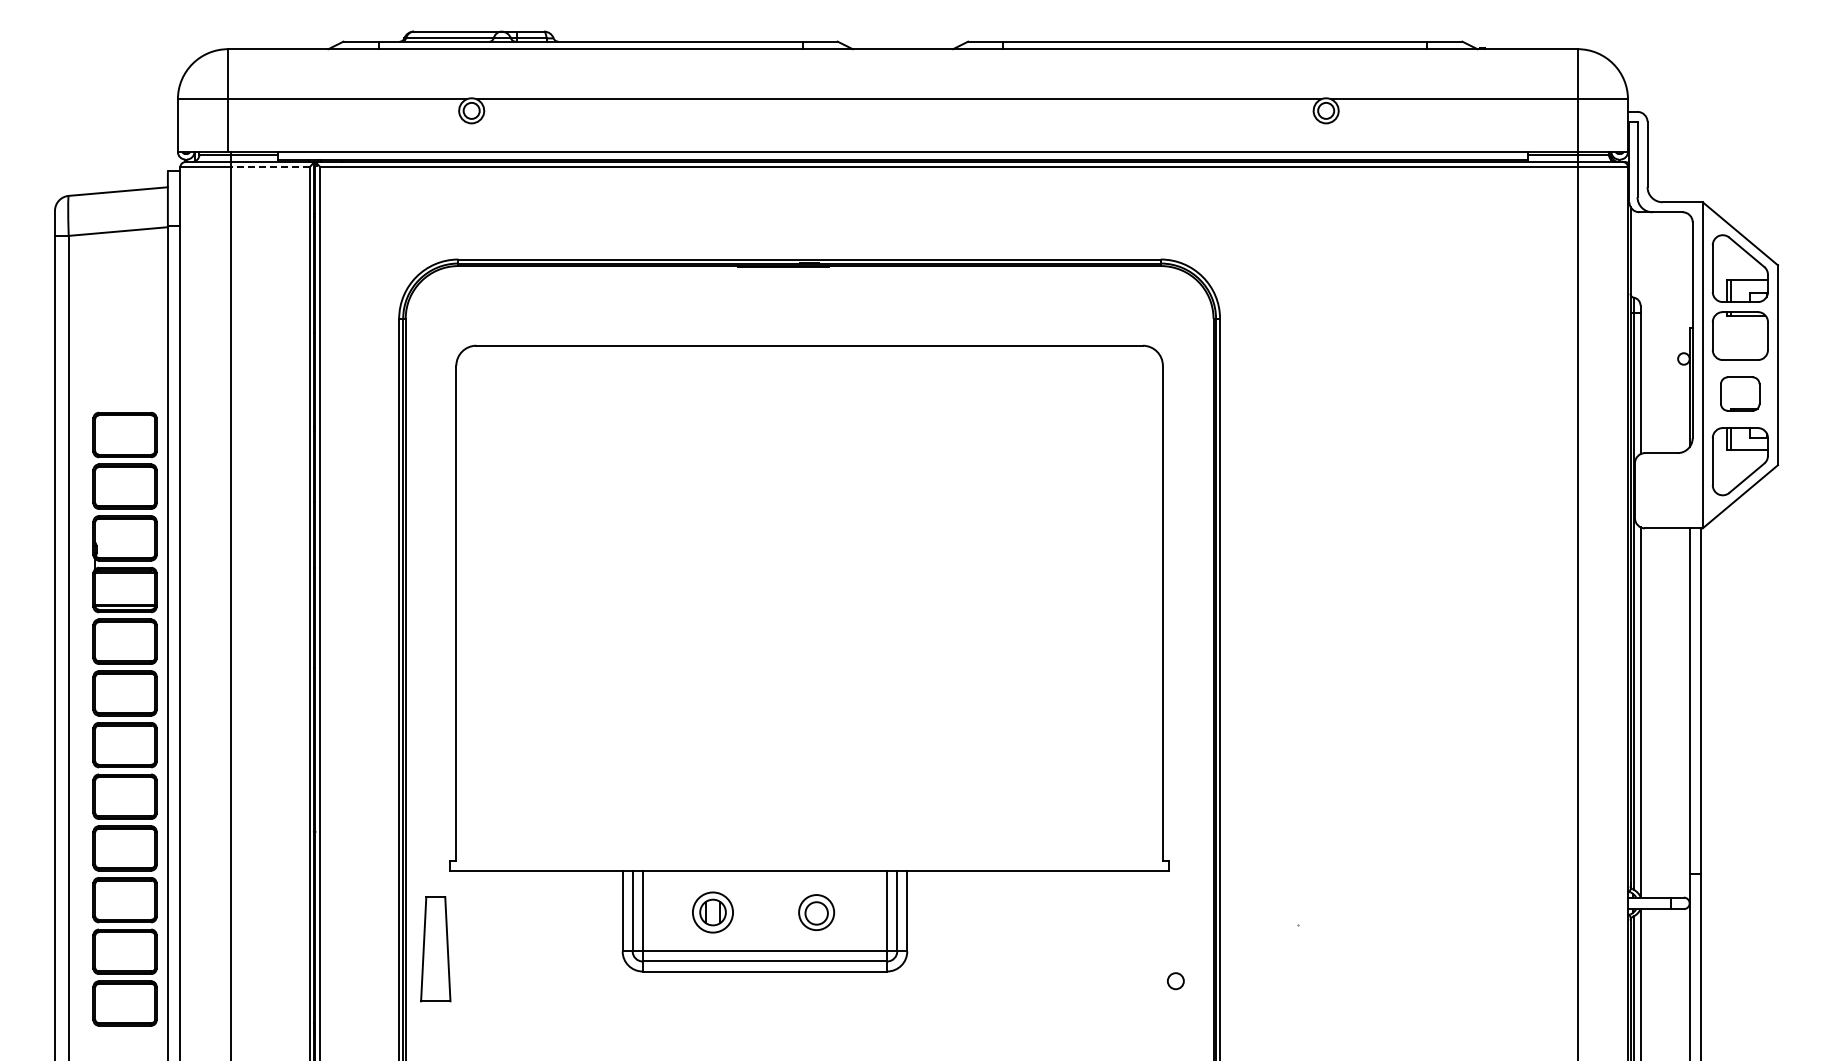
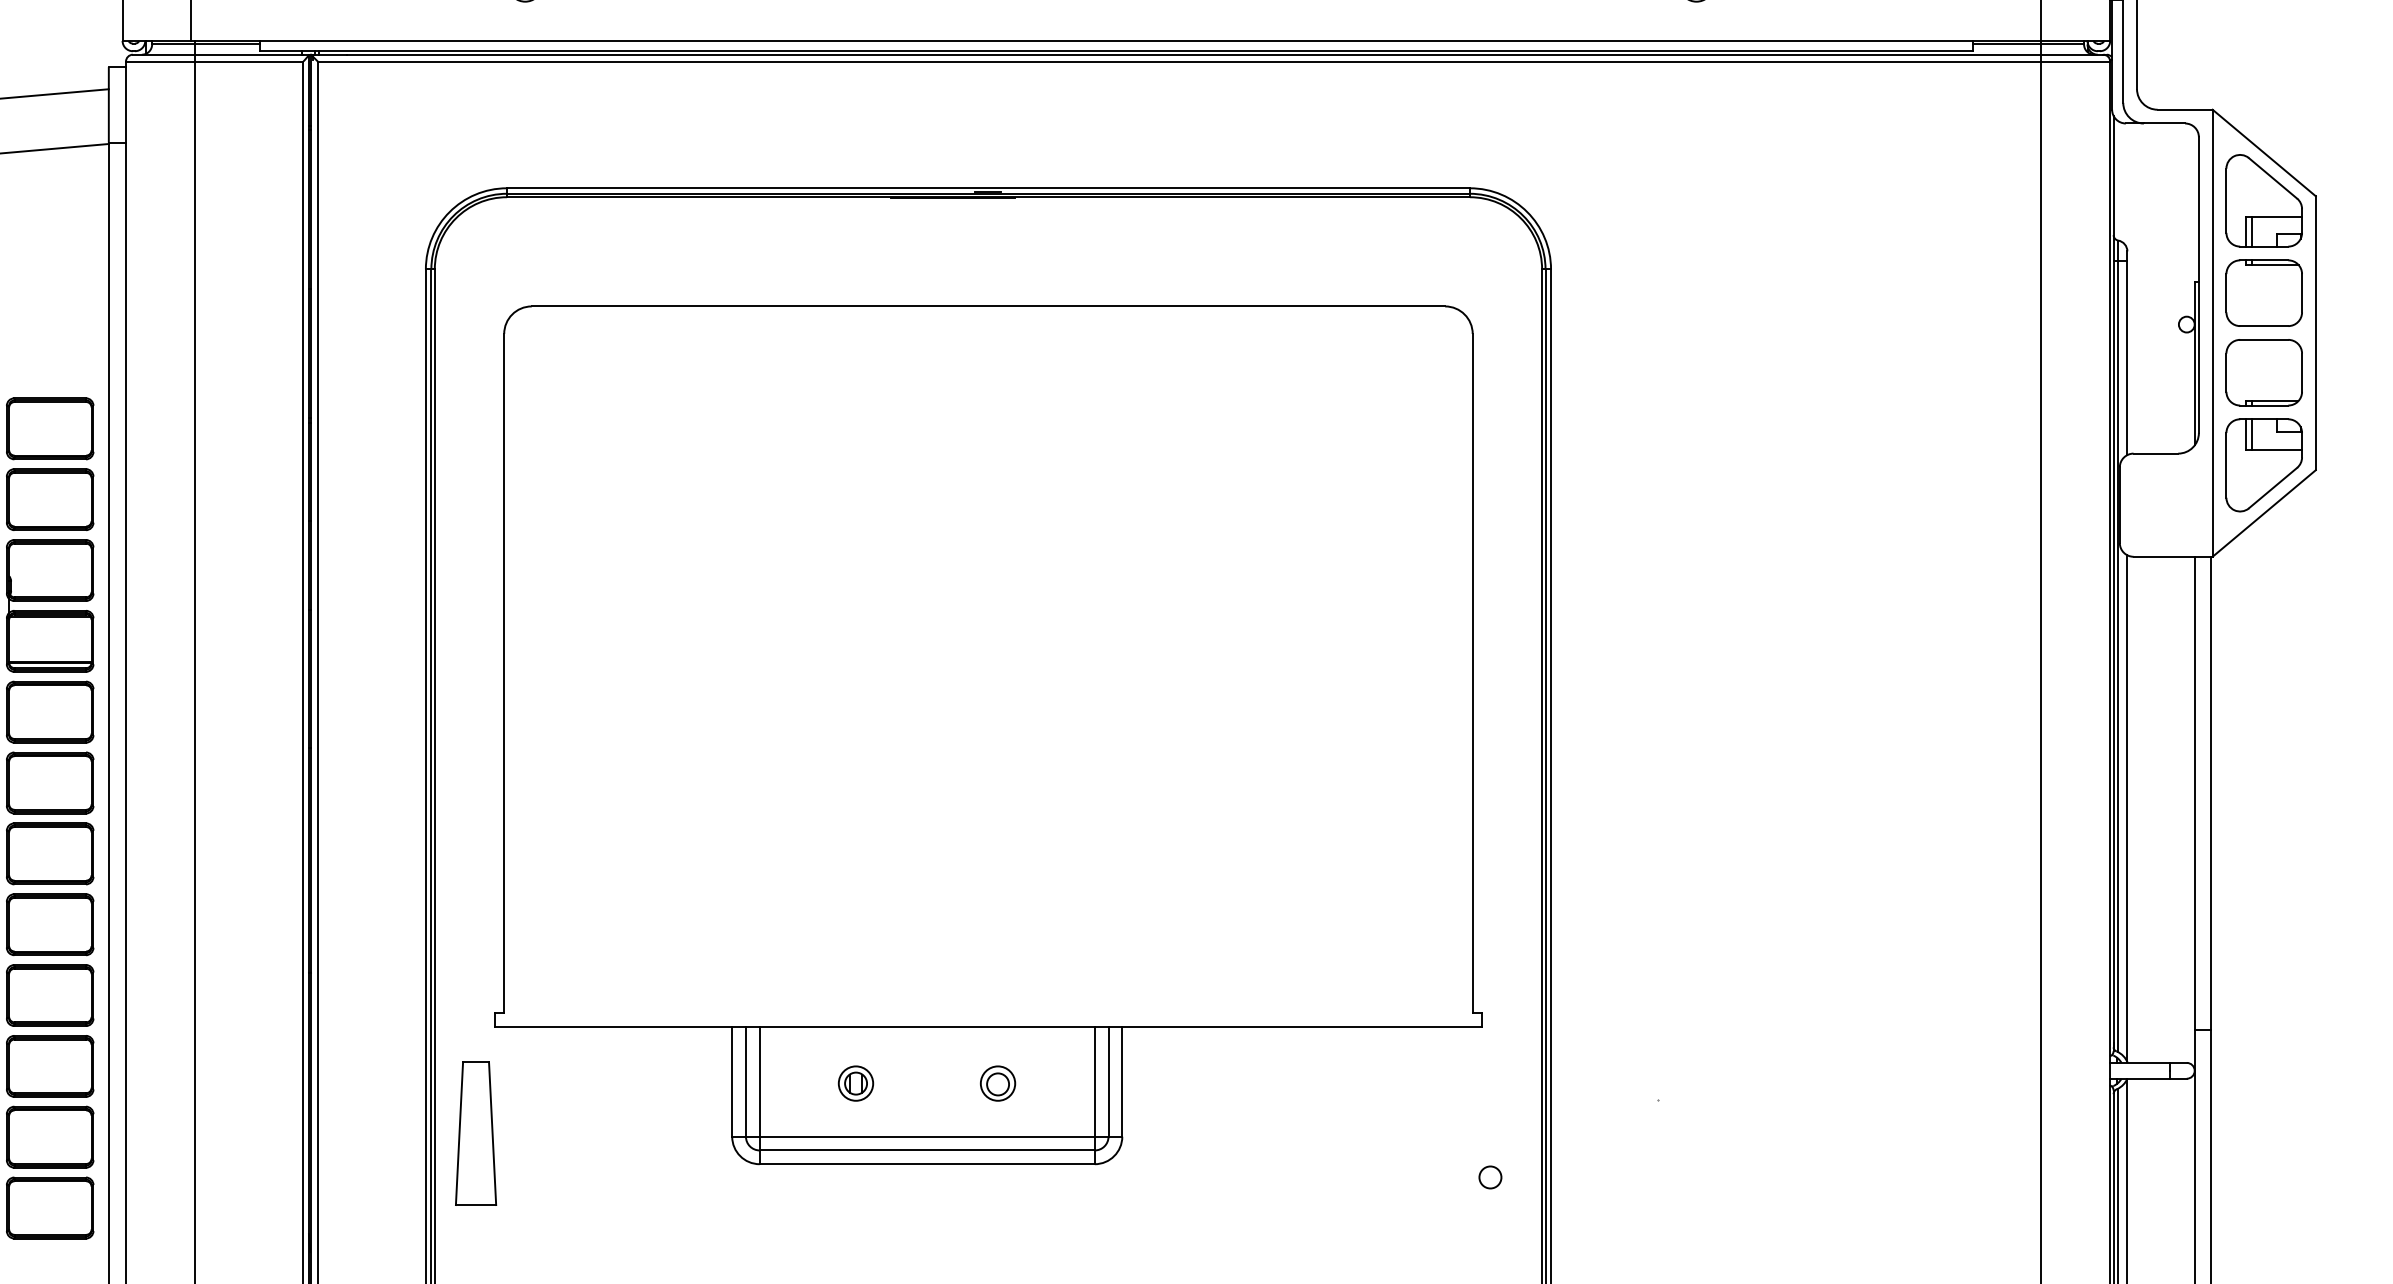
line: (270, 167) -> (249, 62), dashed -> solid
part: (1739, 393) -> (2263, 371), size x1.43
part: (712, 912) -> (855, 1083), size x0.62
part: (816, 912) -> (997, 1083), size x0.71

